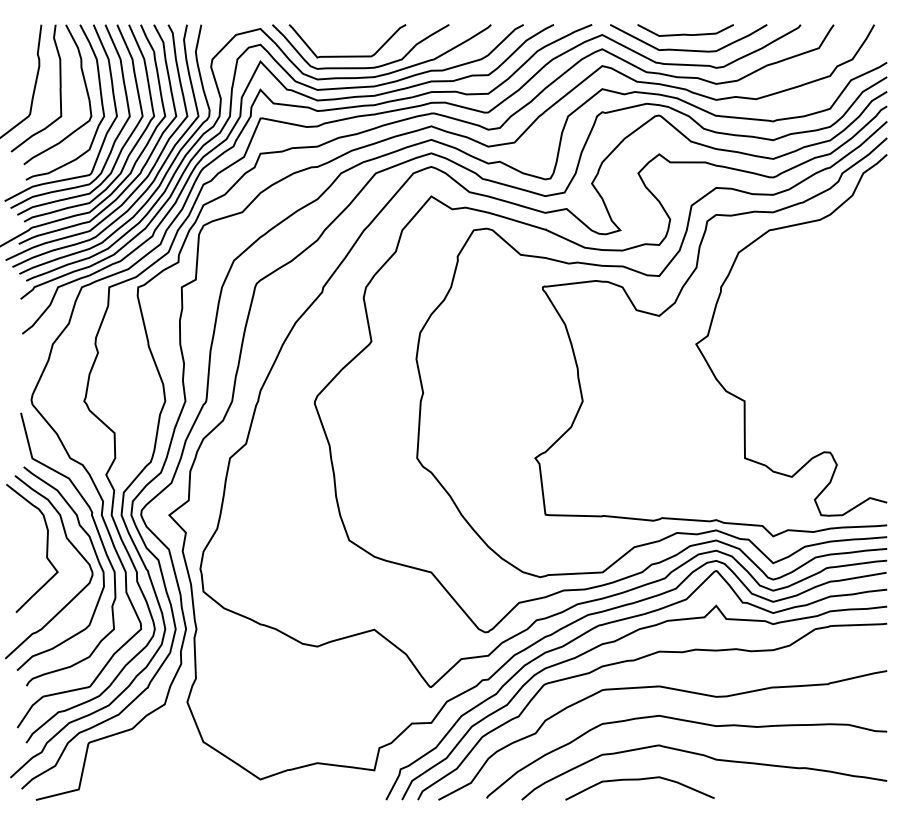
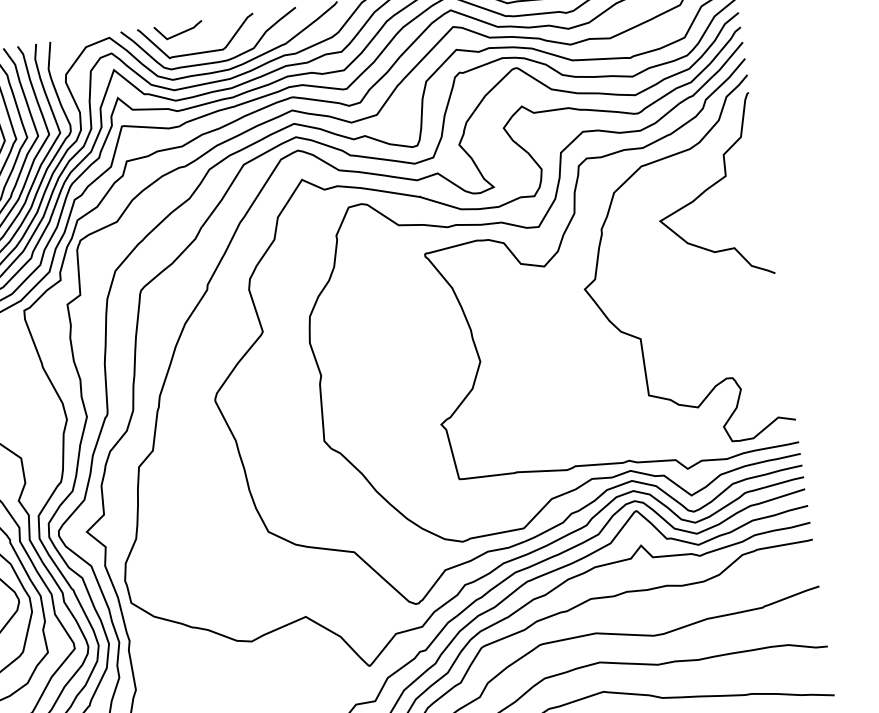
line: (330, 33) -> (179, 32), added
curve: (833, 262) -> (709, 189), added

